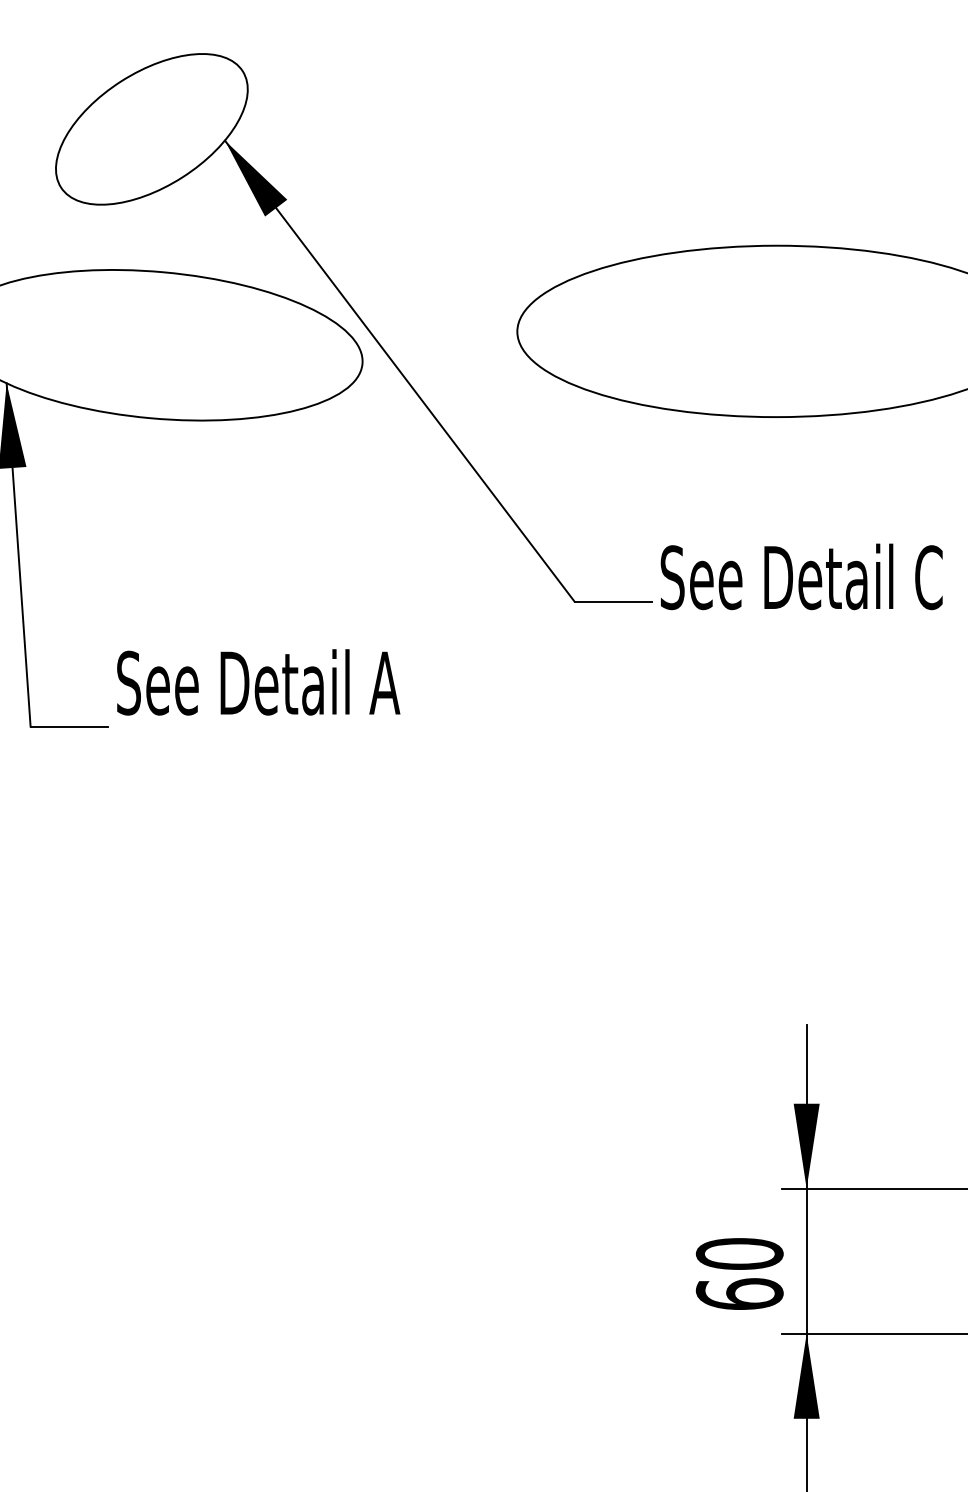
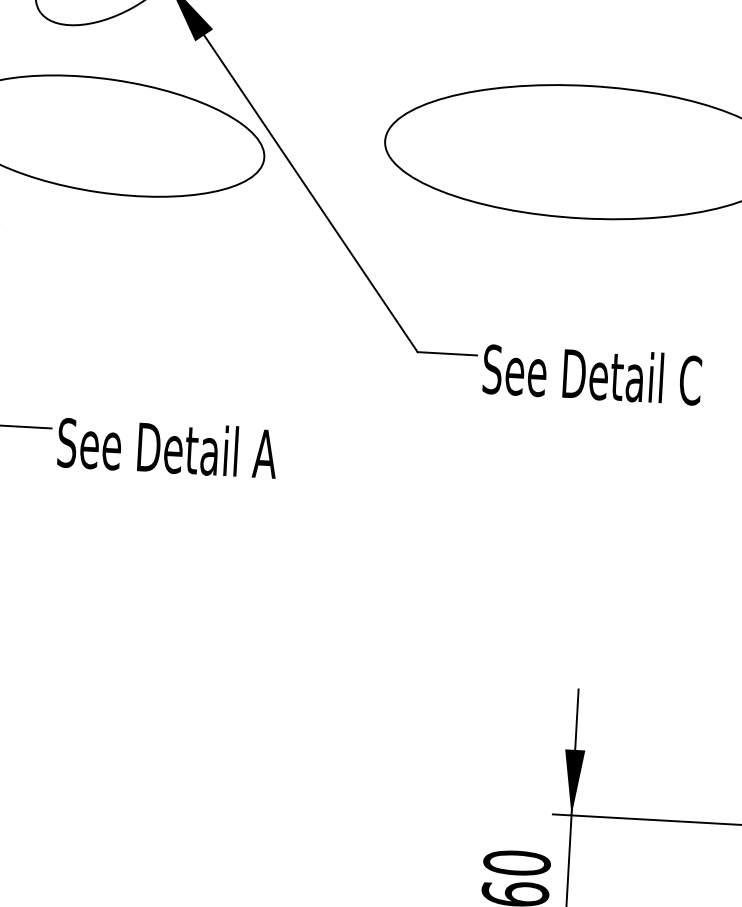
text: (801, 576) -> (592, 374), moved
text: (258, 682) -> (167, 448), moved

